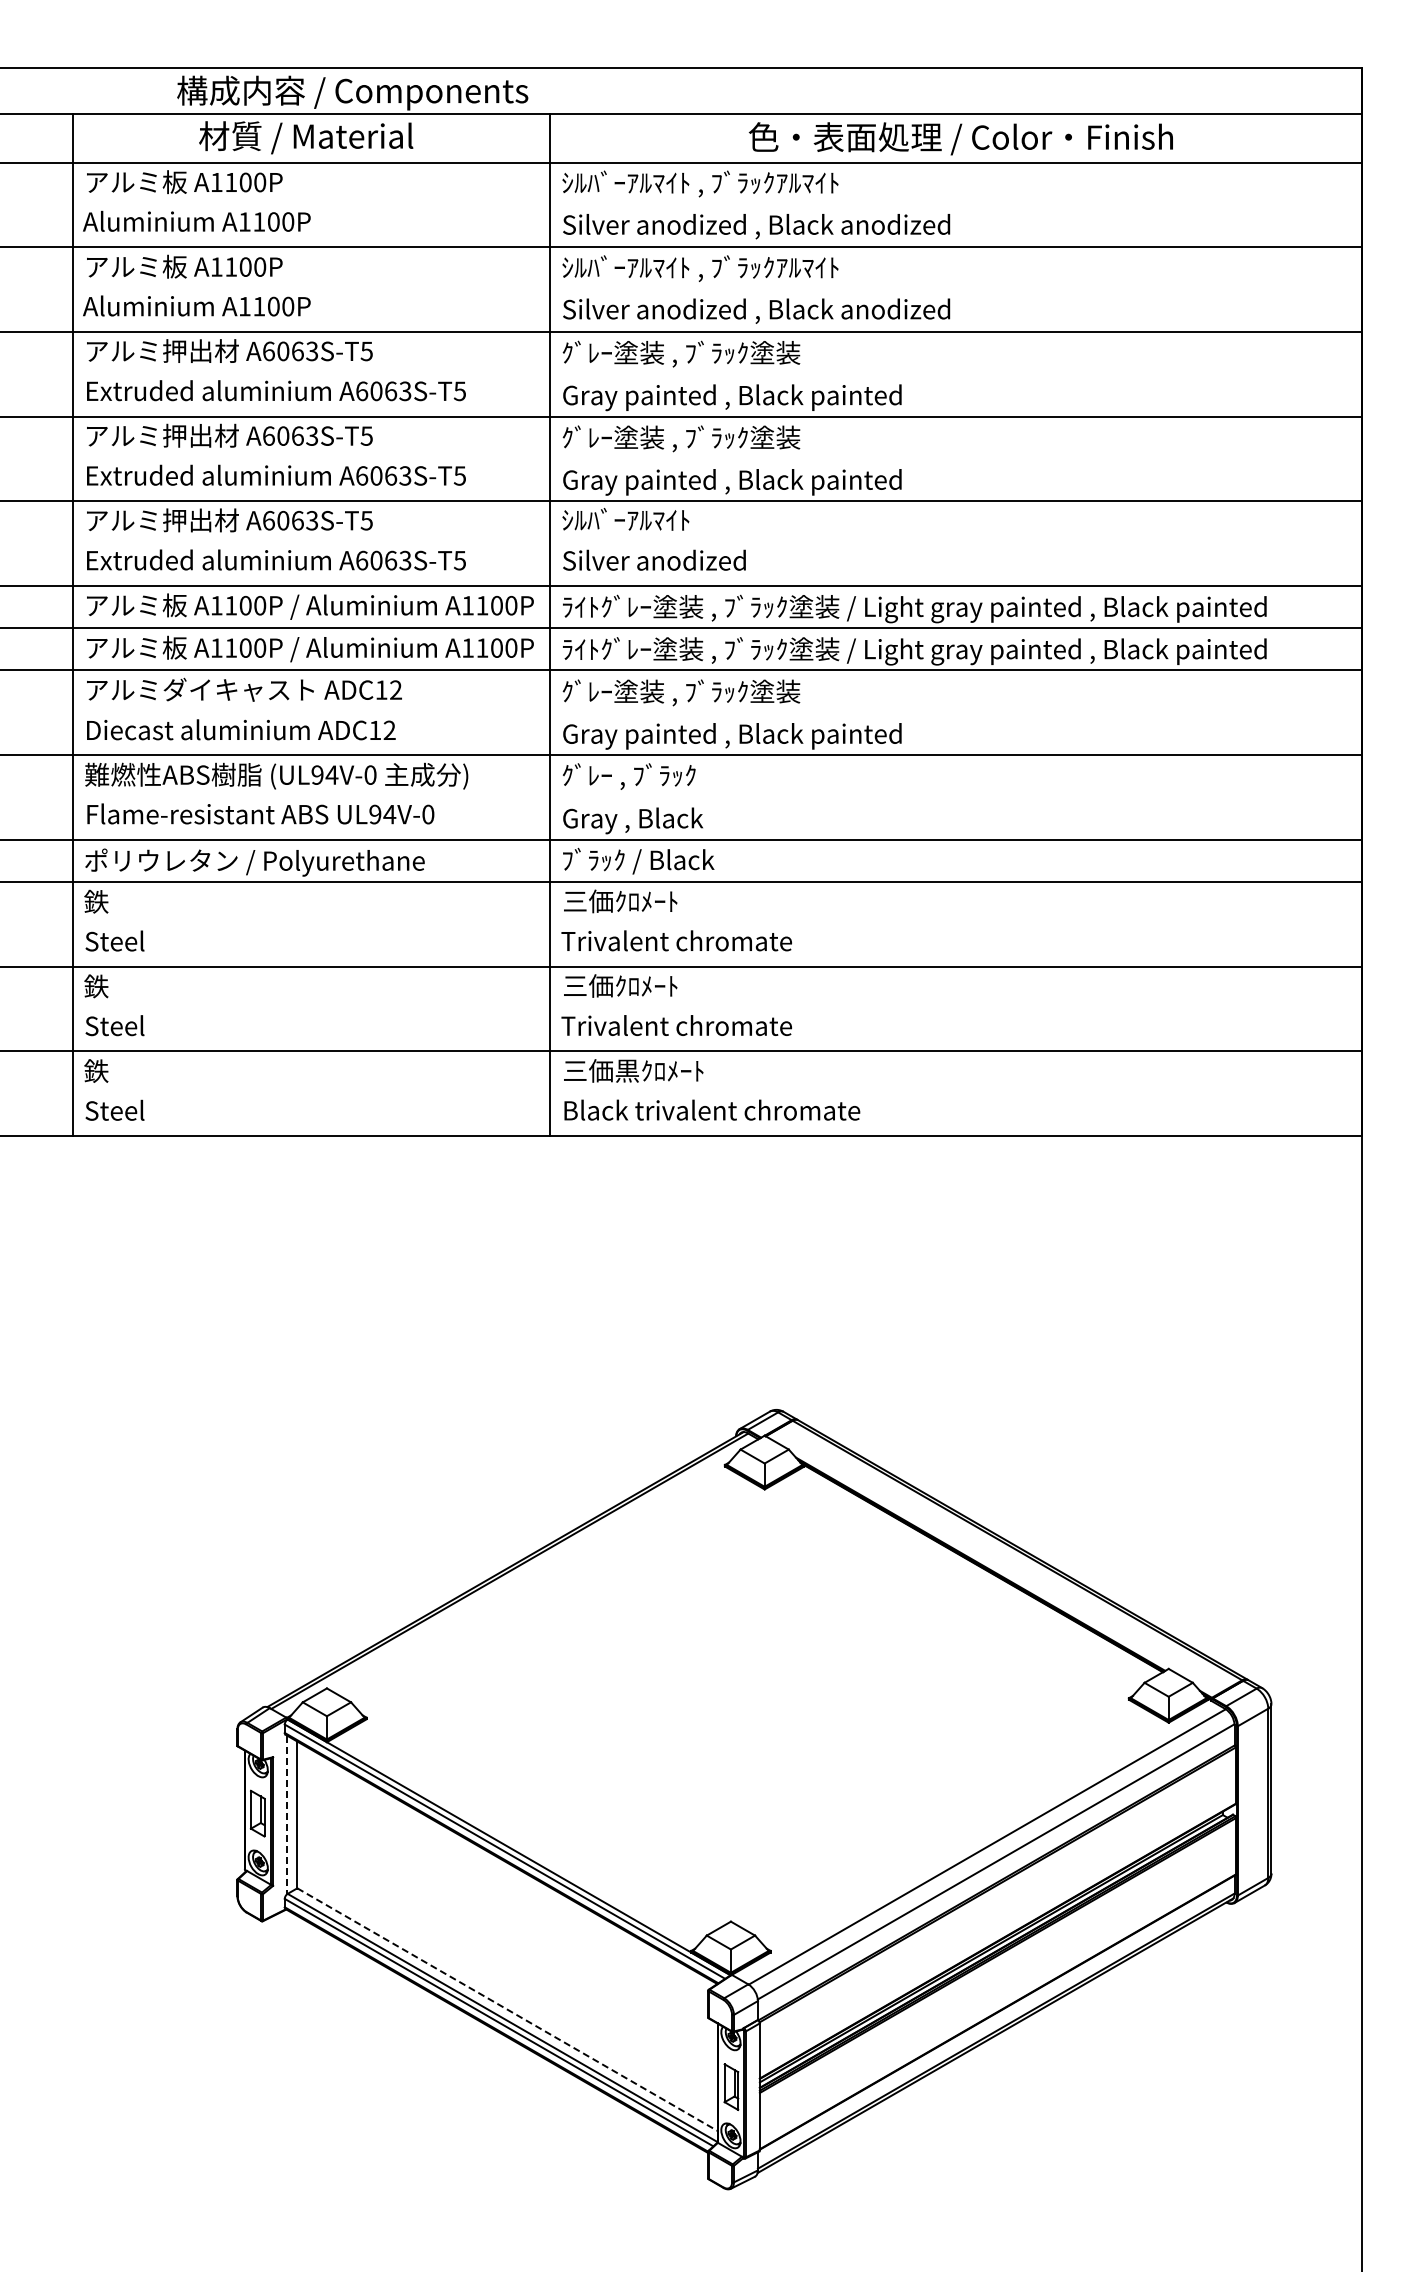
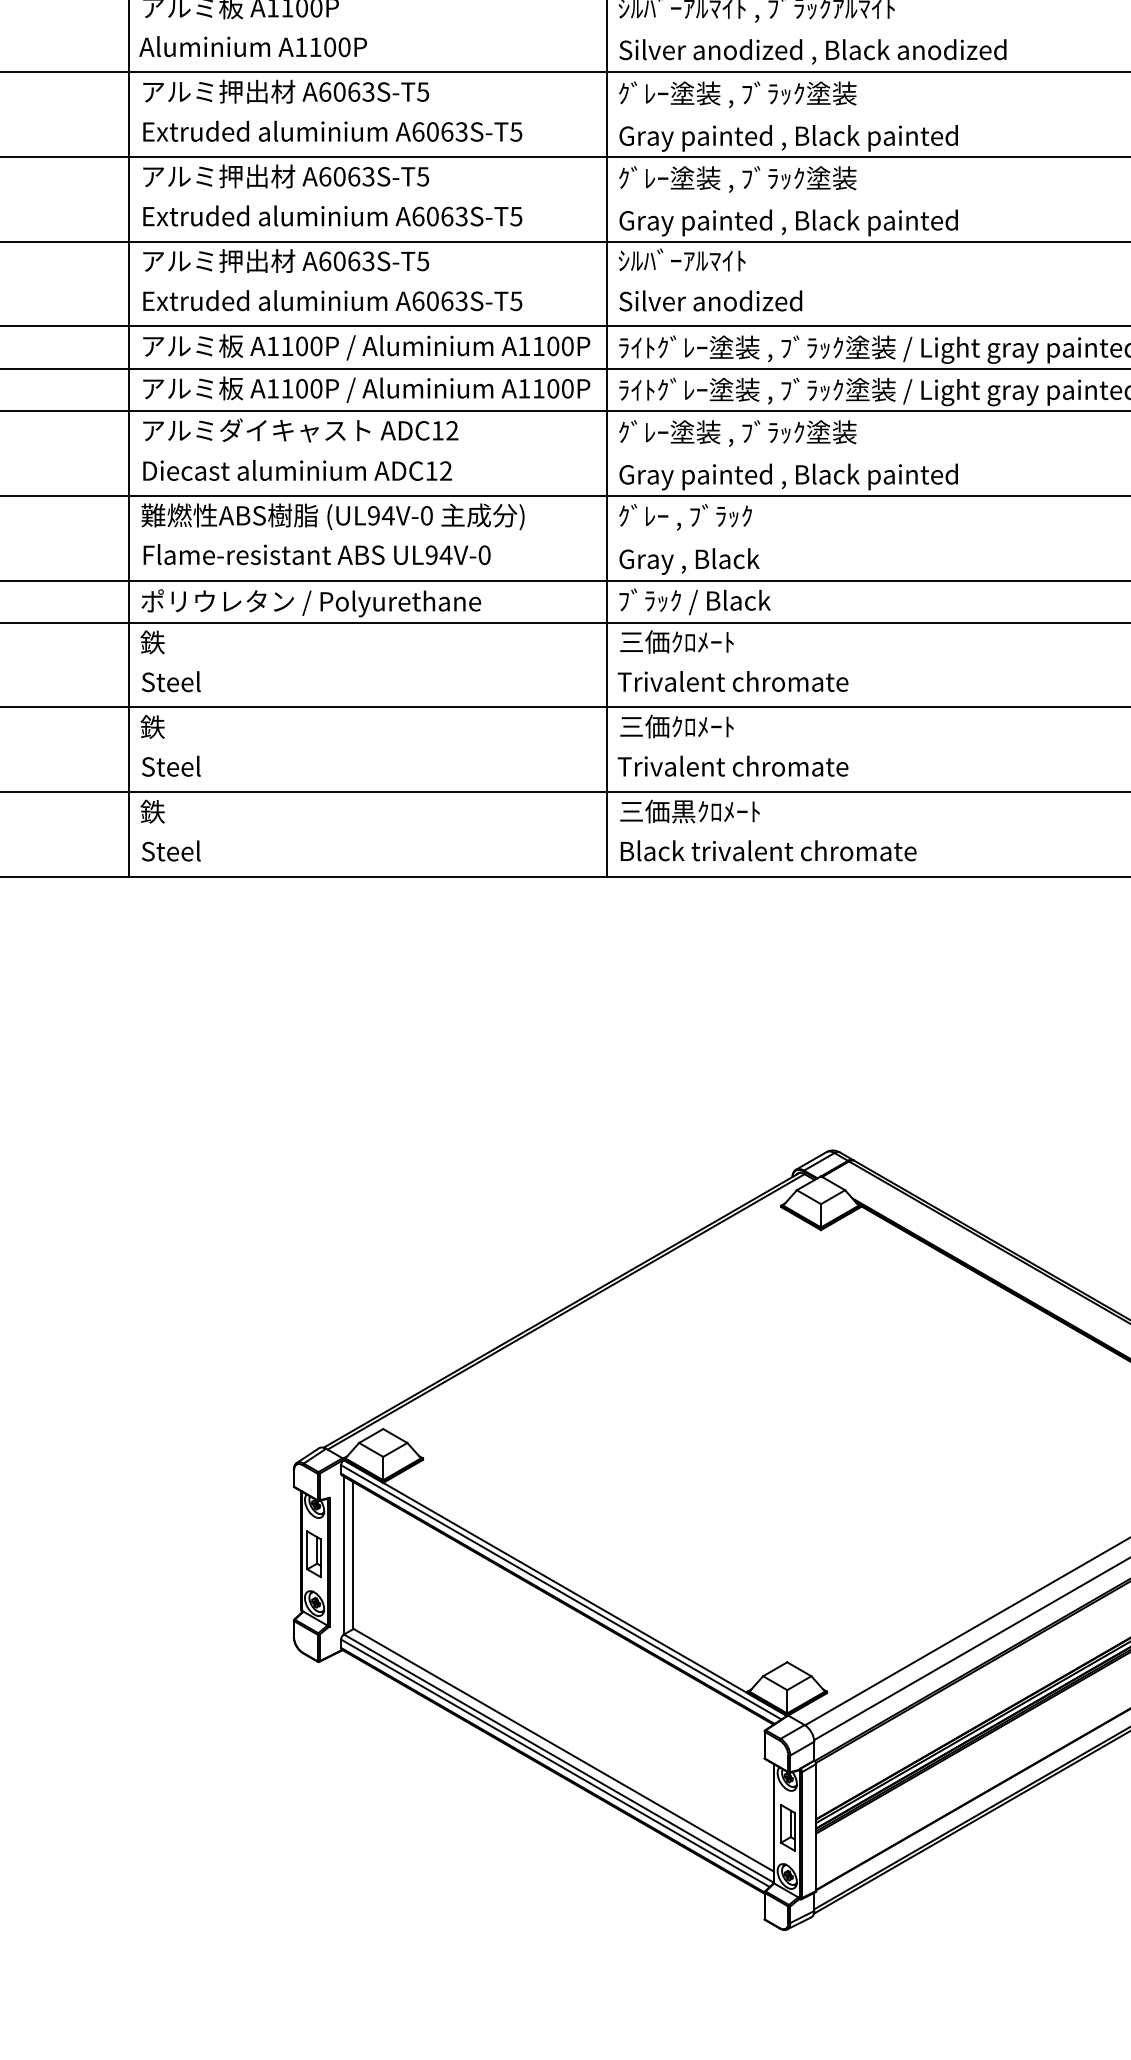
line: (287, 1815) -> (343, 1556), dashed -> solid
line: (507, 2009) -> (563, 1750), dashed -> solid

